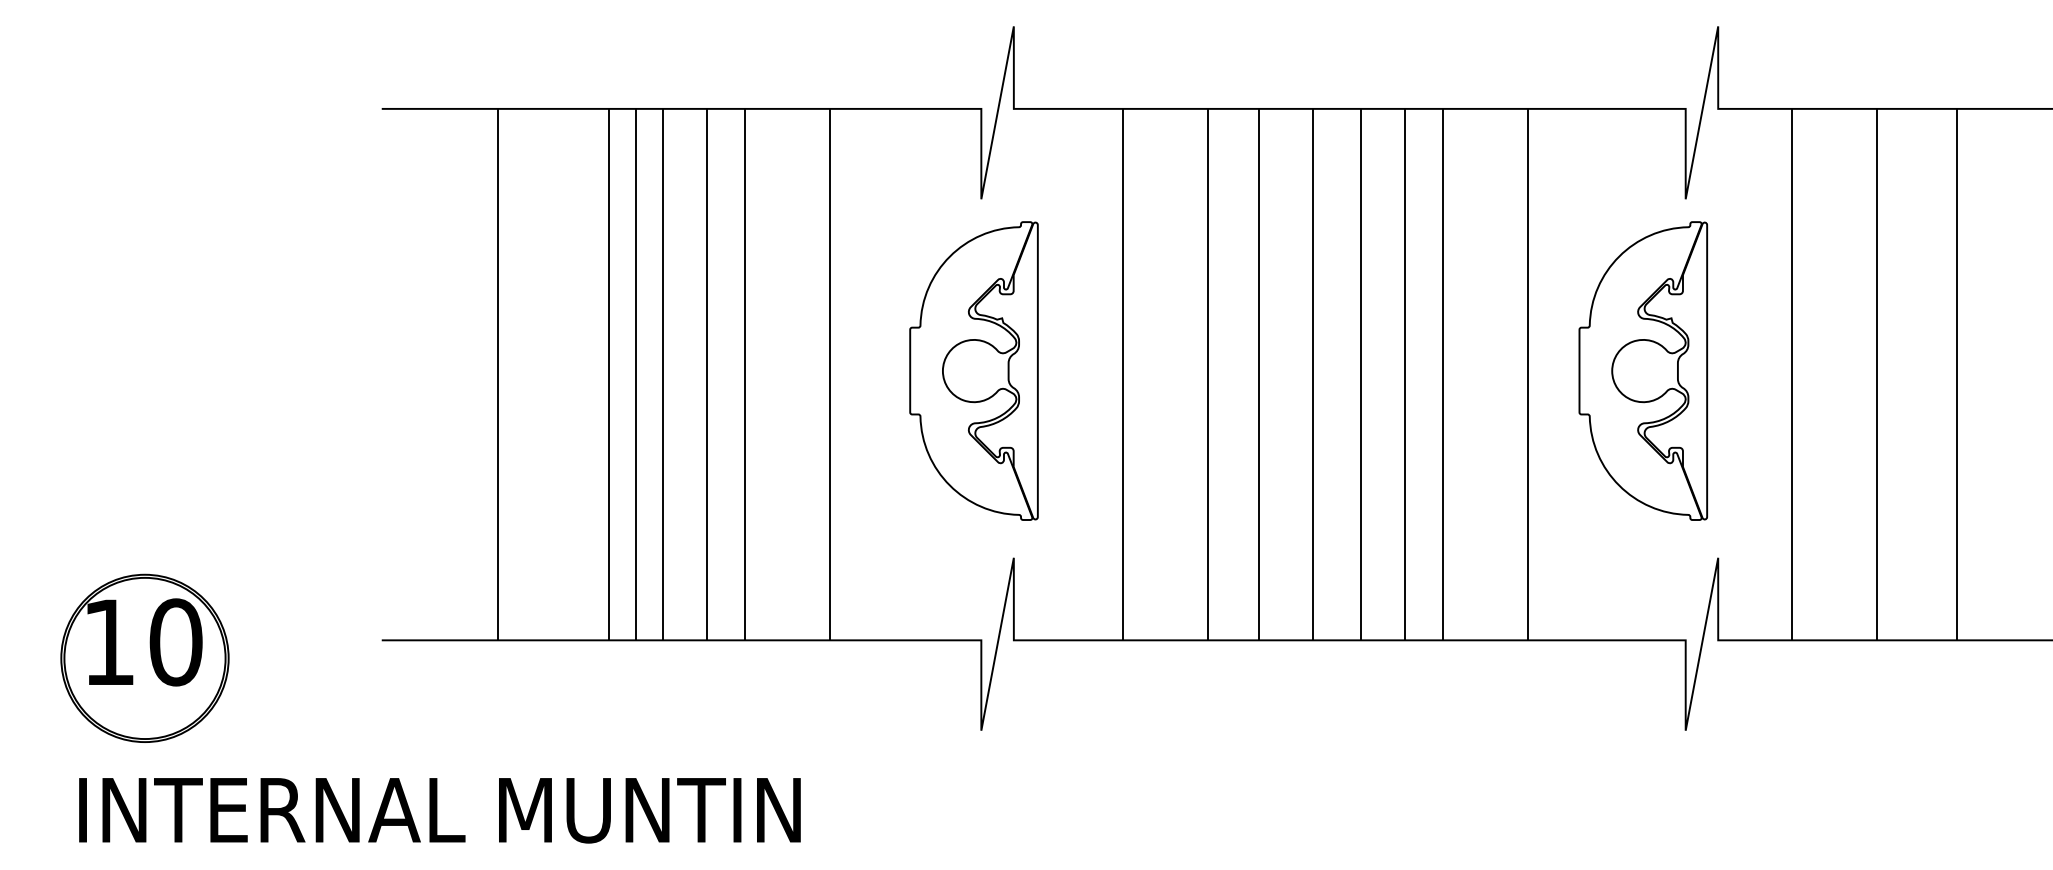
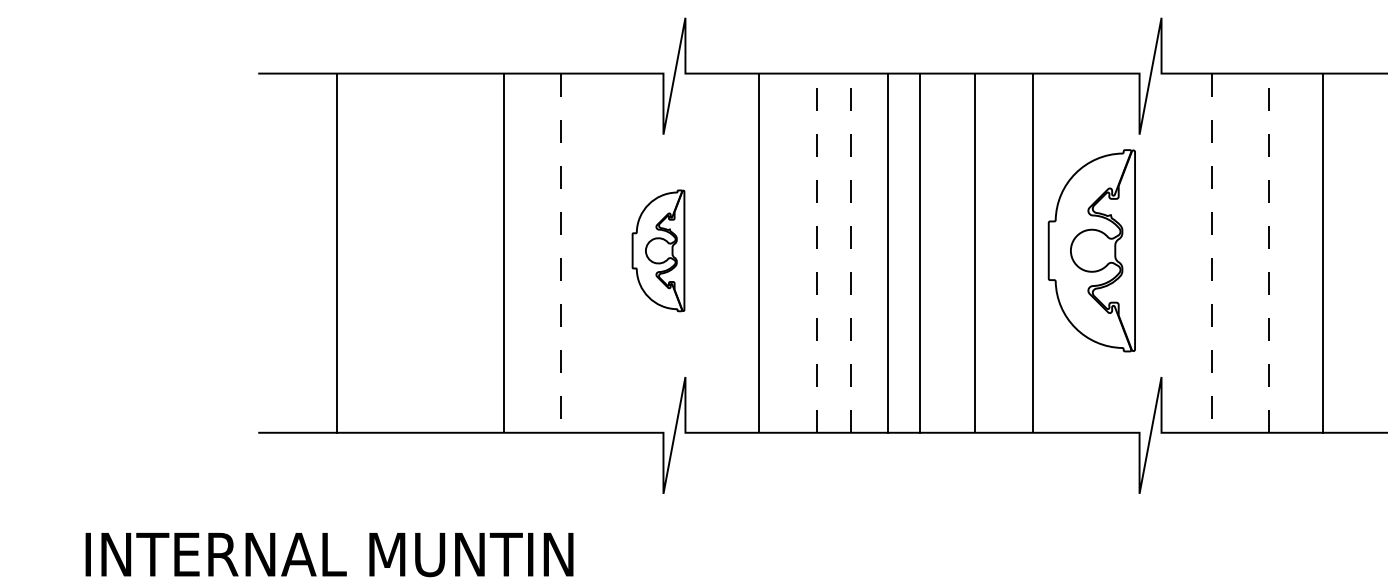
part: (973, 370) -> (658, 250), size x0.6
part: (1642, 370) -> (1091, 250), moved
line: (608, 373) -> (411, 252), removed
line: (635, 373) -> (429, 252), removed
line: (663, 373) -> (448, 252), removed
line: (707, 373) -> (478, 252), removed
line: (1405, 373) -> (950, 252), removed
line: (830, 375) -> (561, 253), solid -> dashed
line: (1207, 375) -> (816, 253), solid -> dashed
line: (1259, 375) -> (851, 253), solid -> dashed
line: (1792, 375) -> (1211, 253), solid -> dashed
line: (1877, 375) -> (1269, 253), solid -> dashed
part: (143, 657) -> (97, 444), removed
text: (439, 811) -> (329, 555), moved

